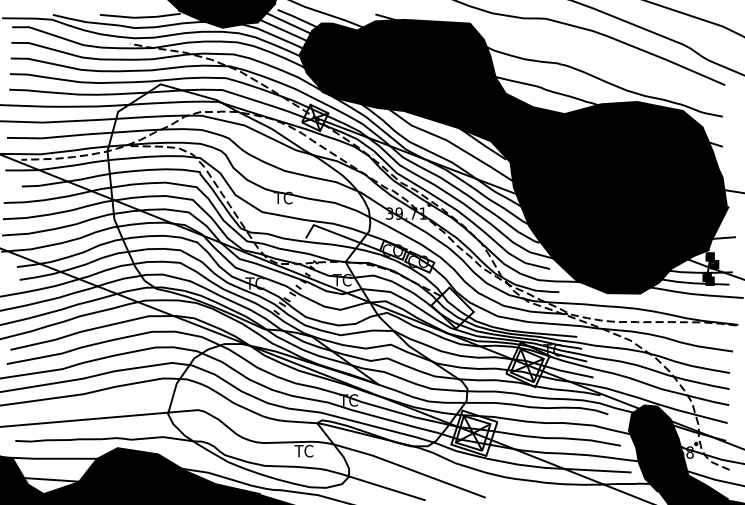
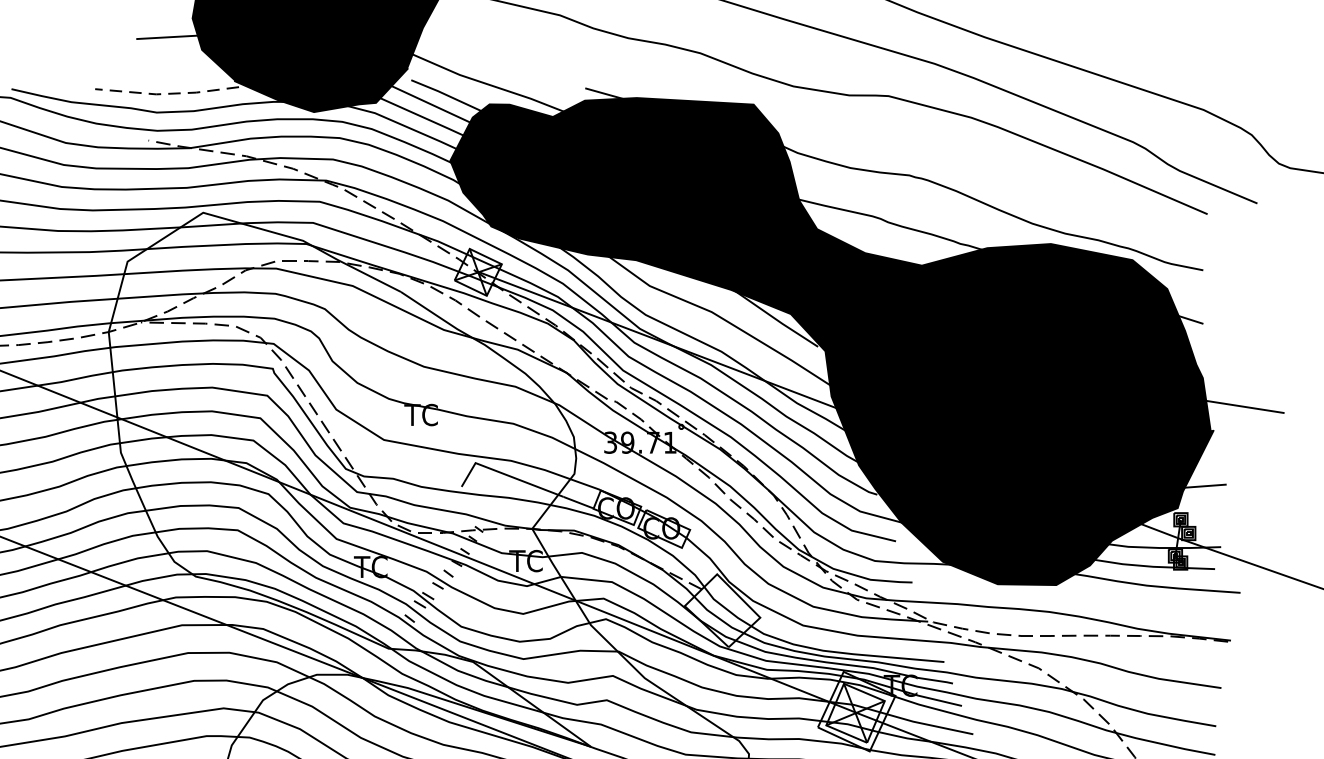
line: (140, 17) -> (167, 93), solid -> dashed

